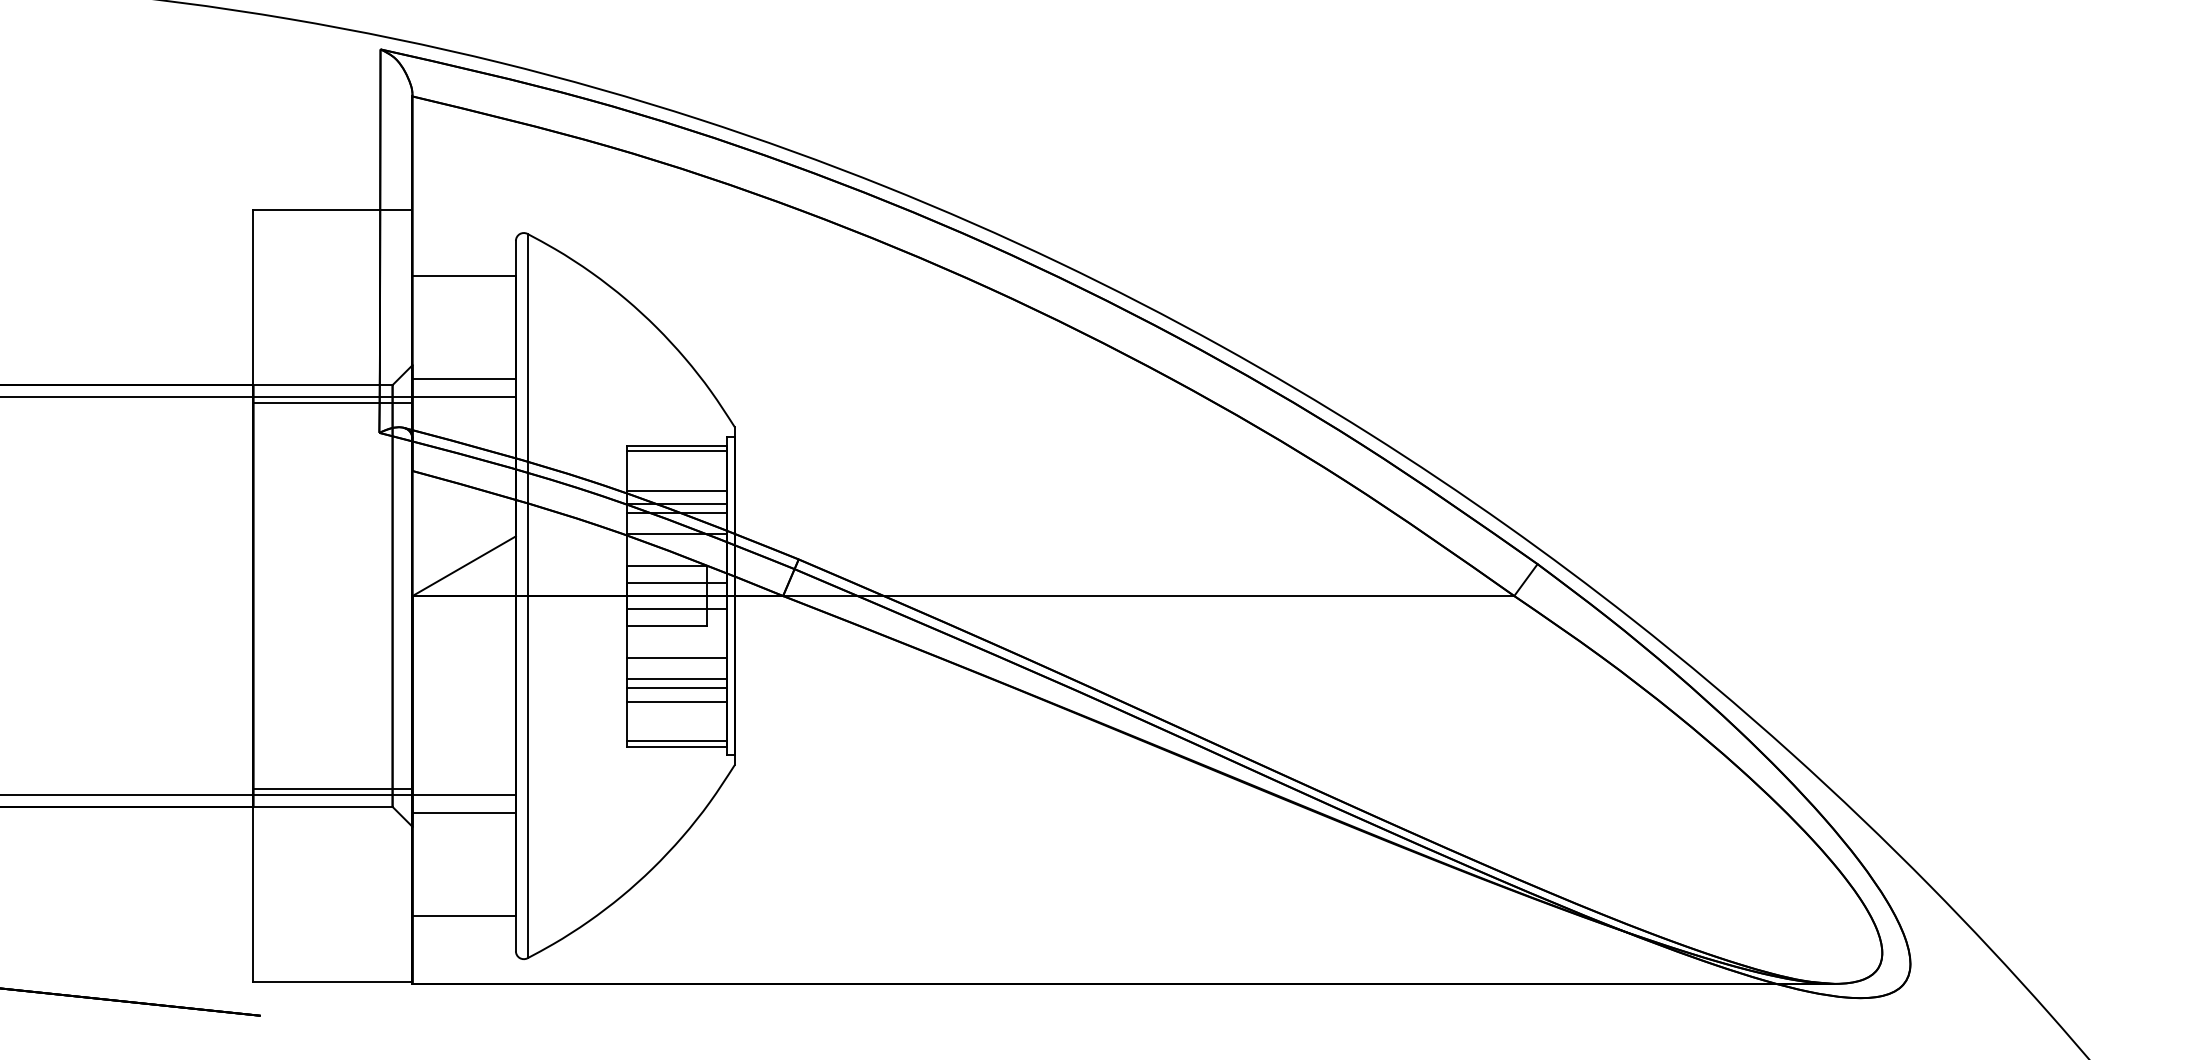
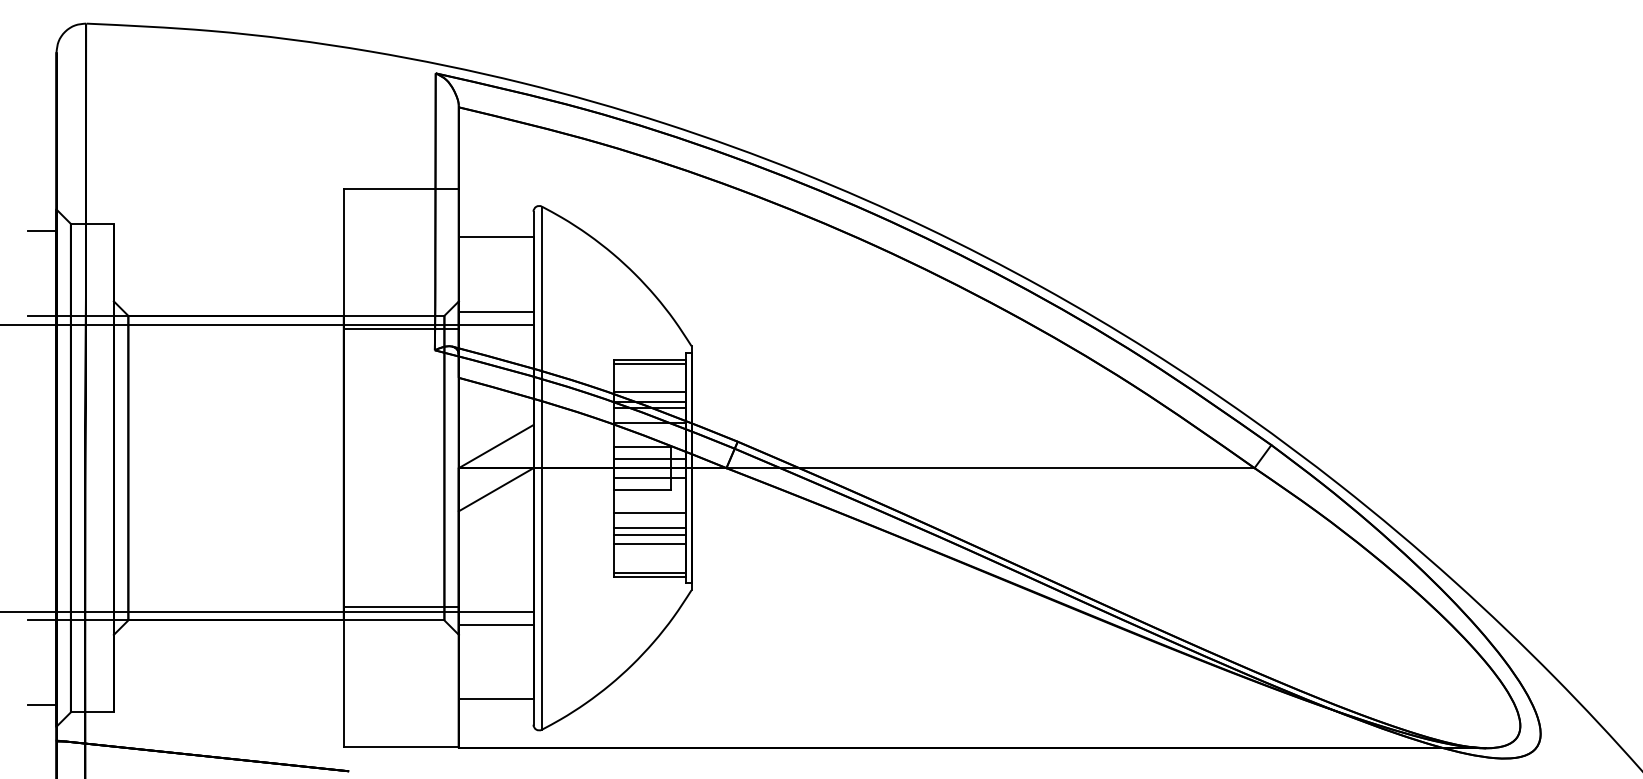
line: (463, 625) -> (495, 489), added

